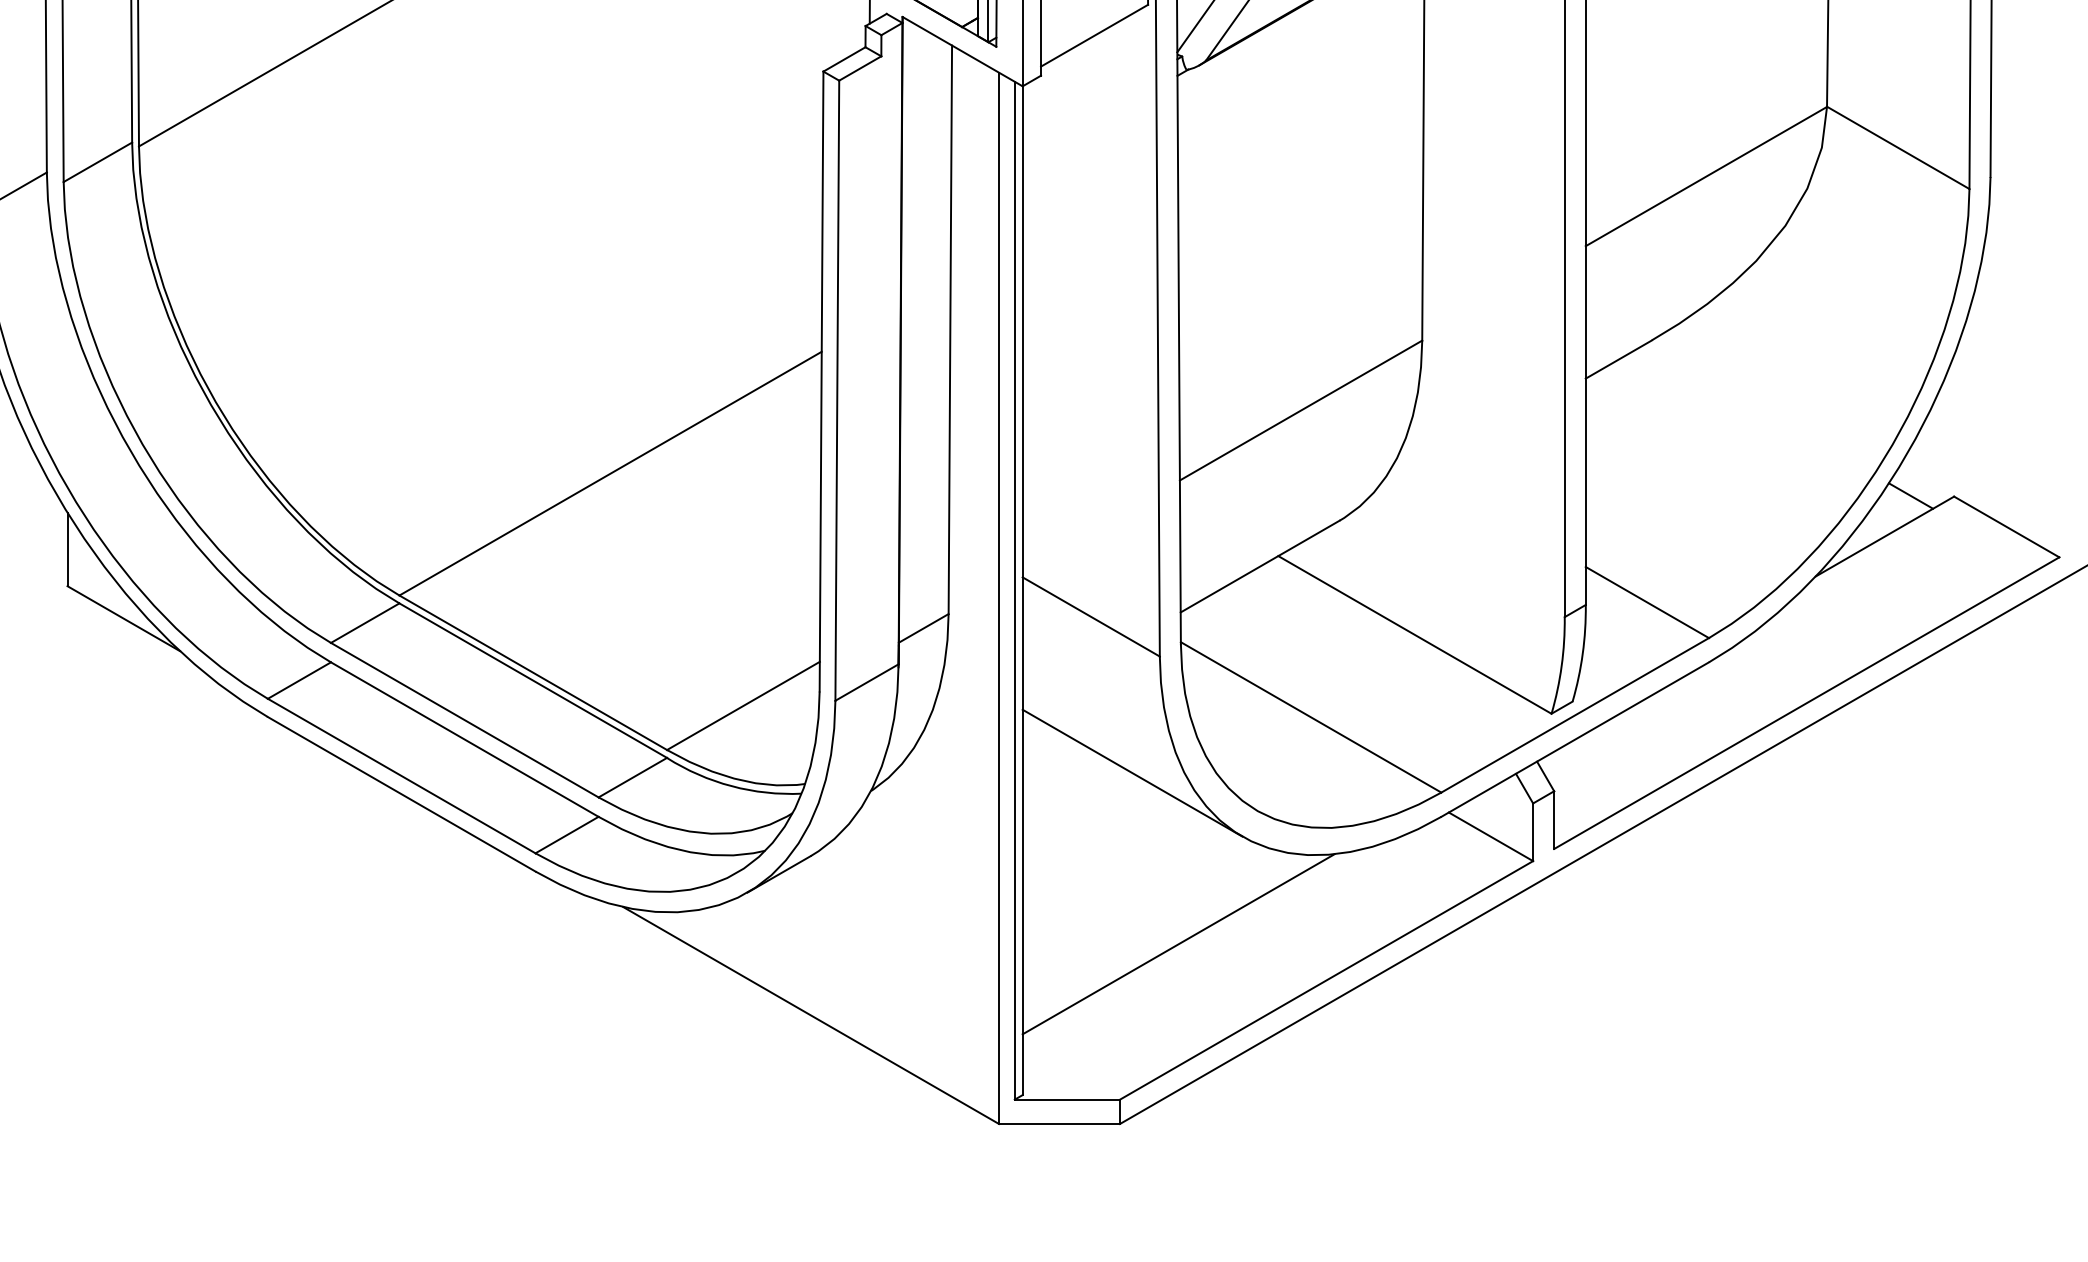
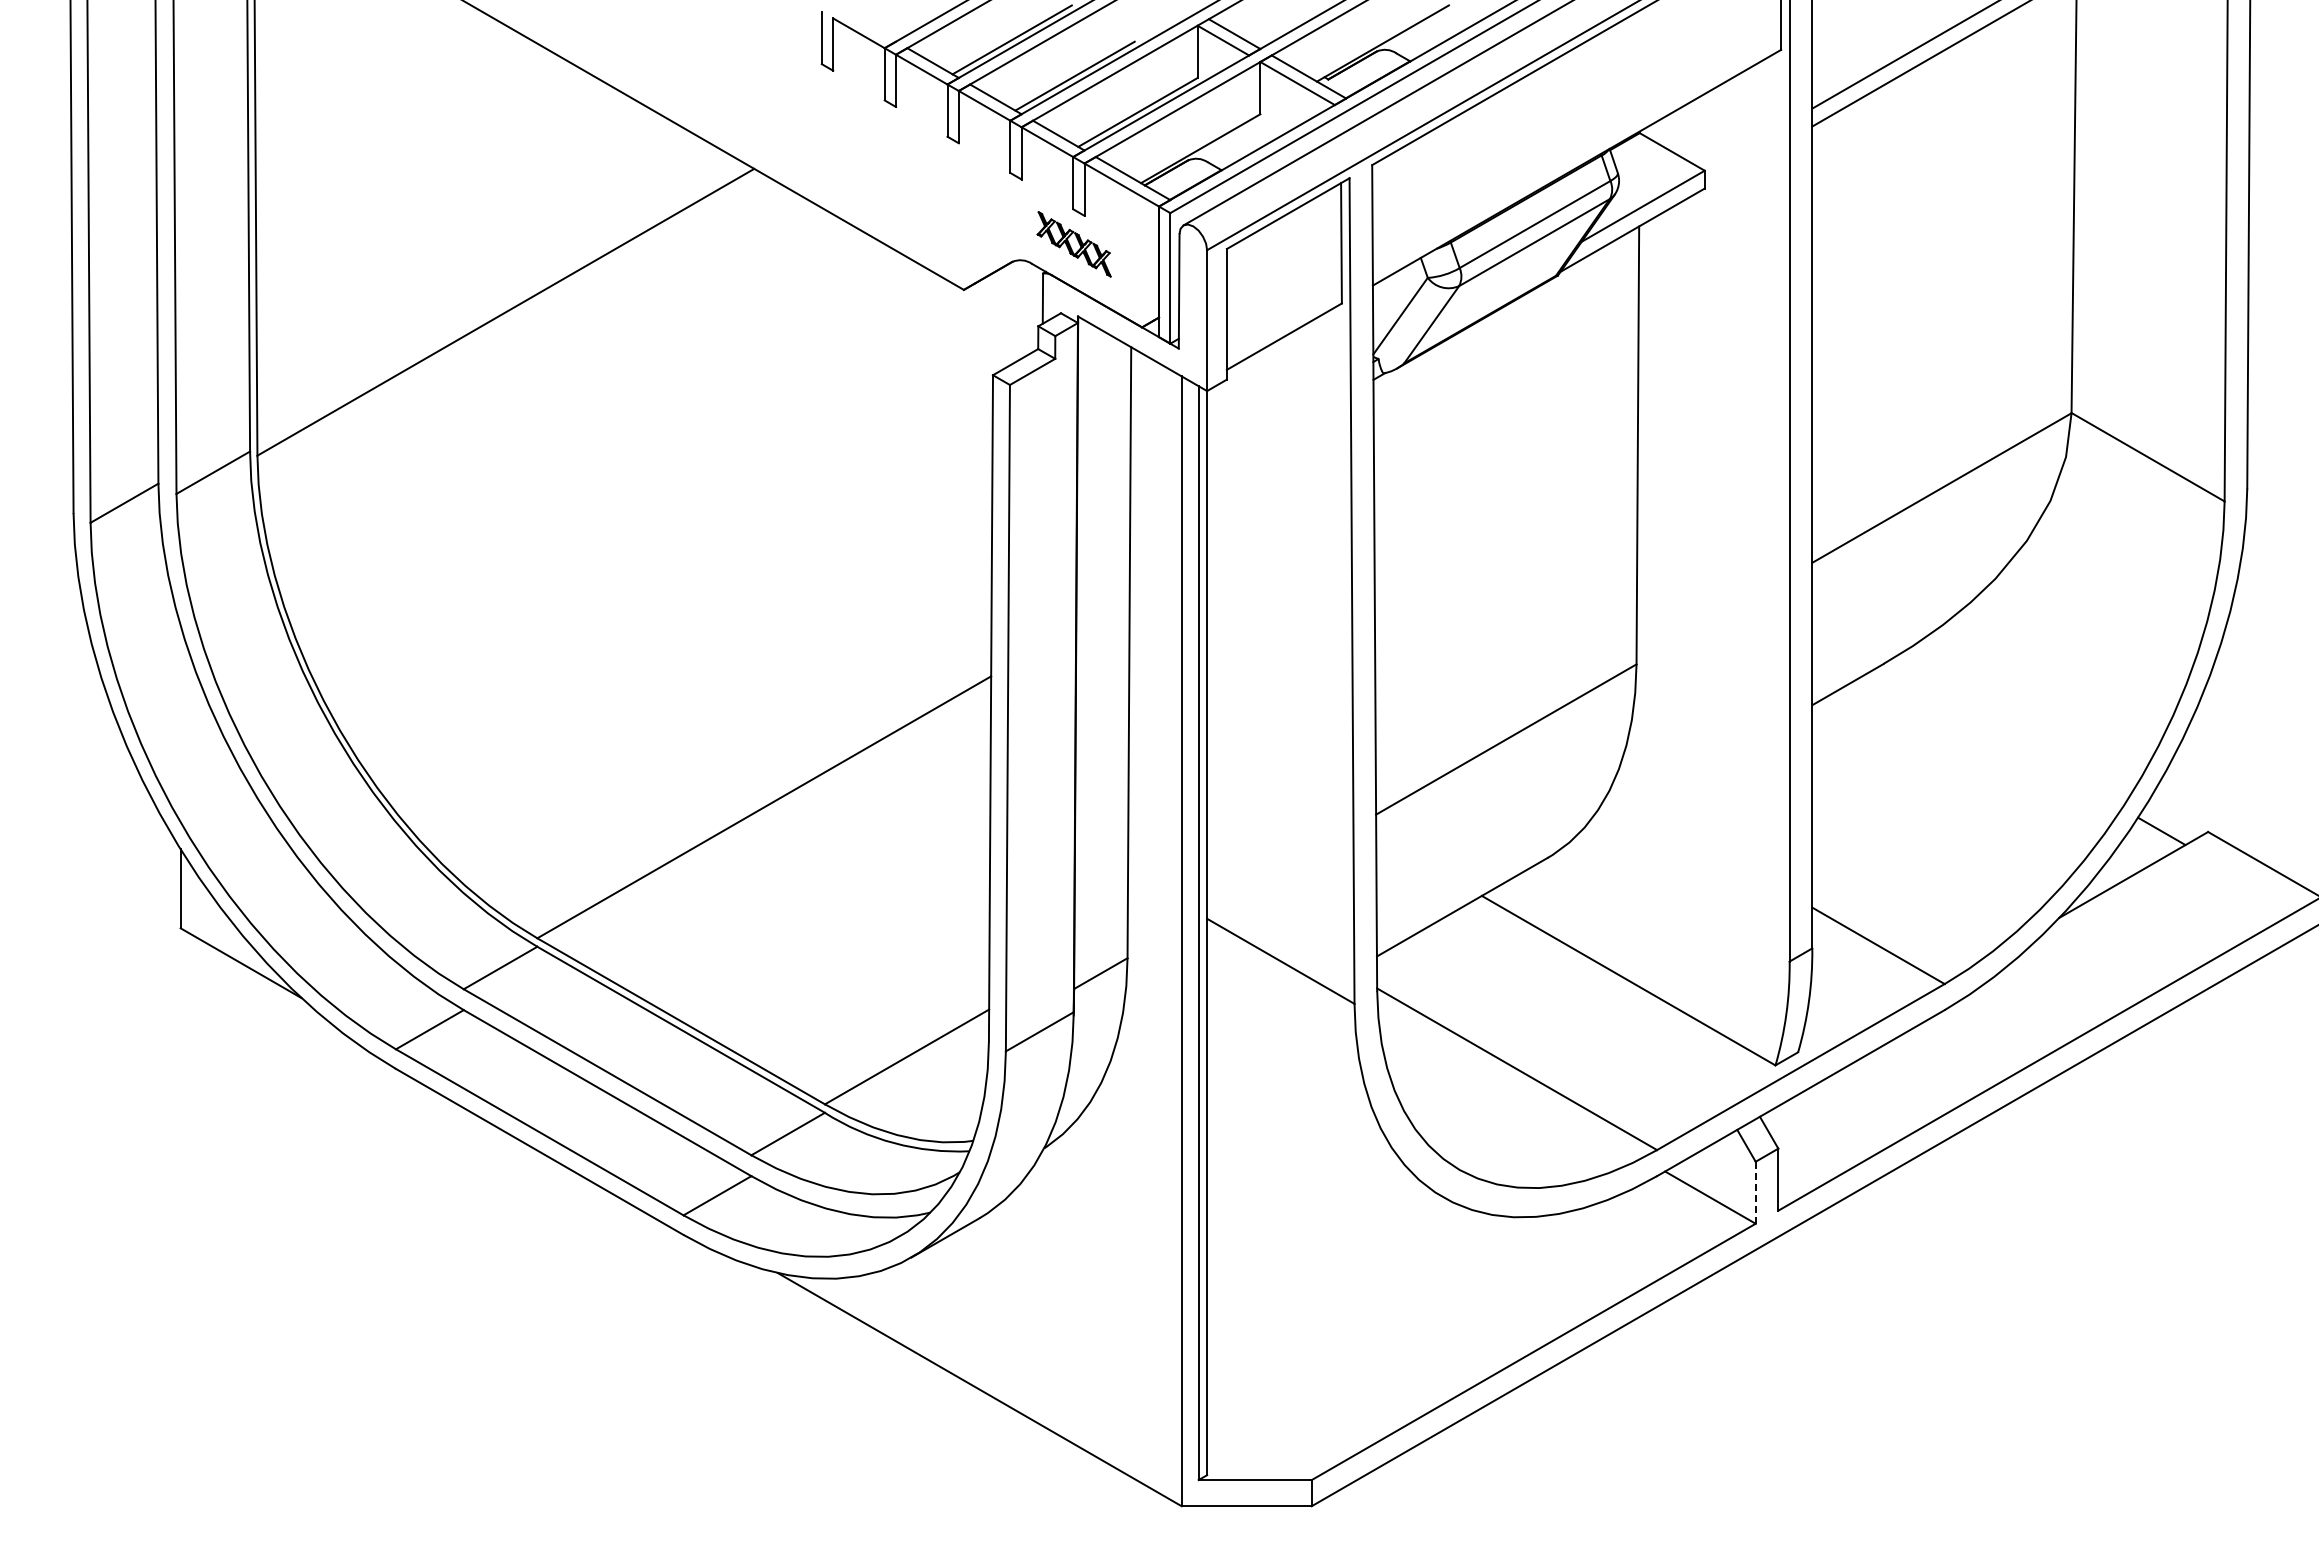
line: (1132, 773) -> (1325, 1129), removed
line: (1532, 832) -> (1755, 1192), solid -> dashed
line: (1178, 943) -> (1374, 1312), removed

